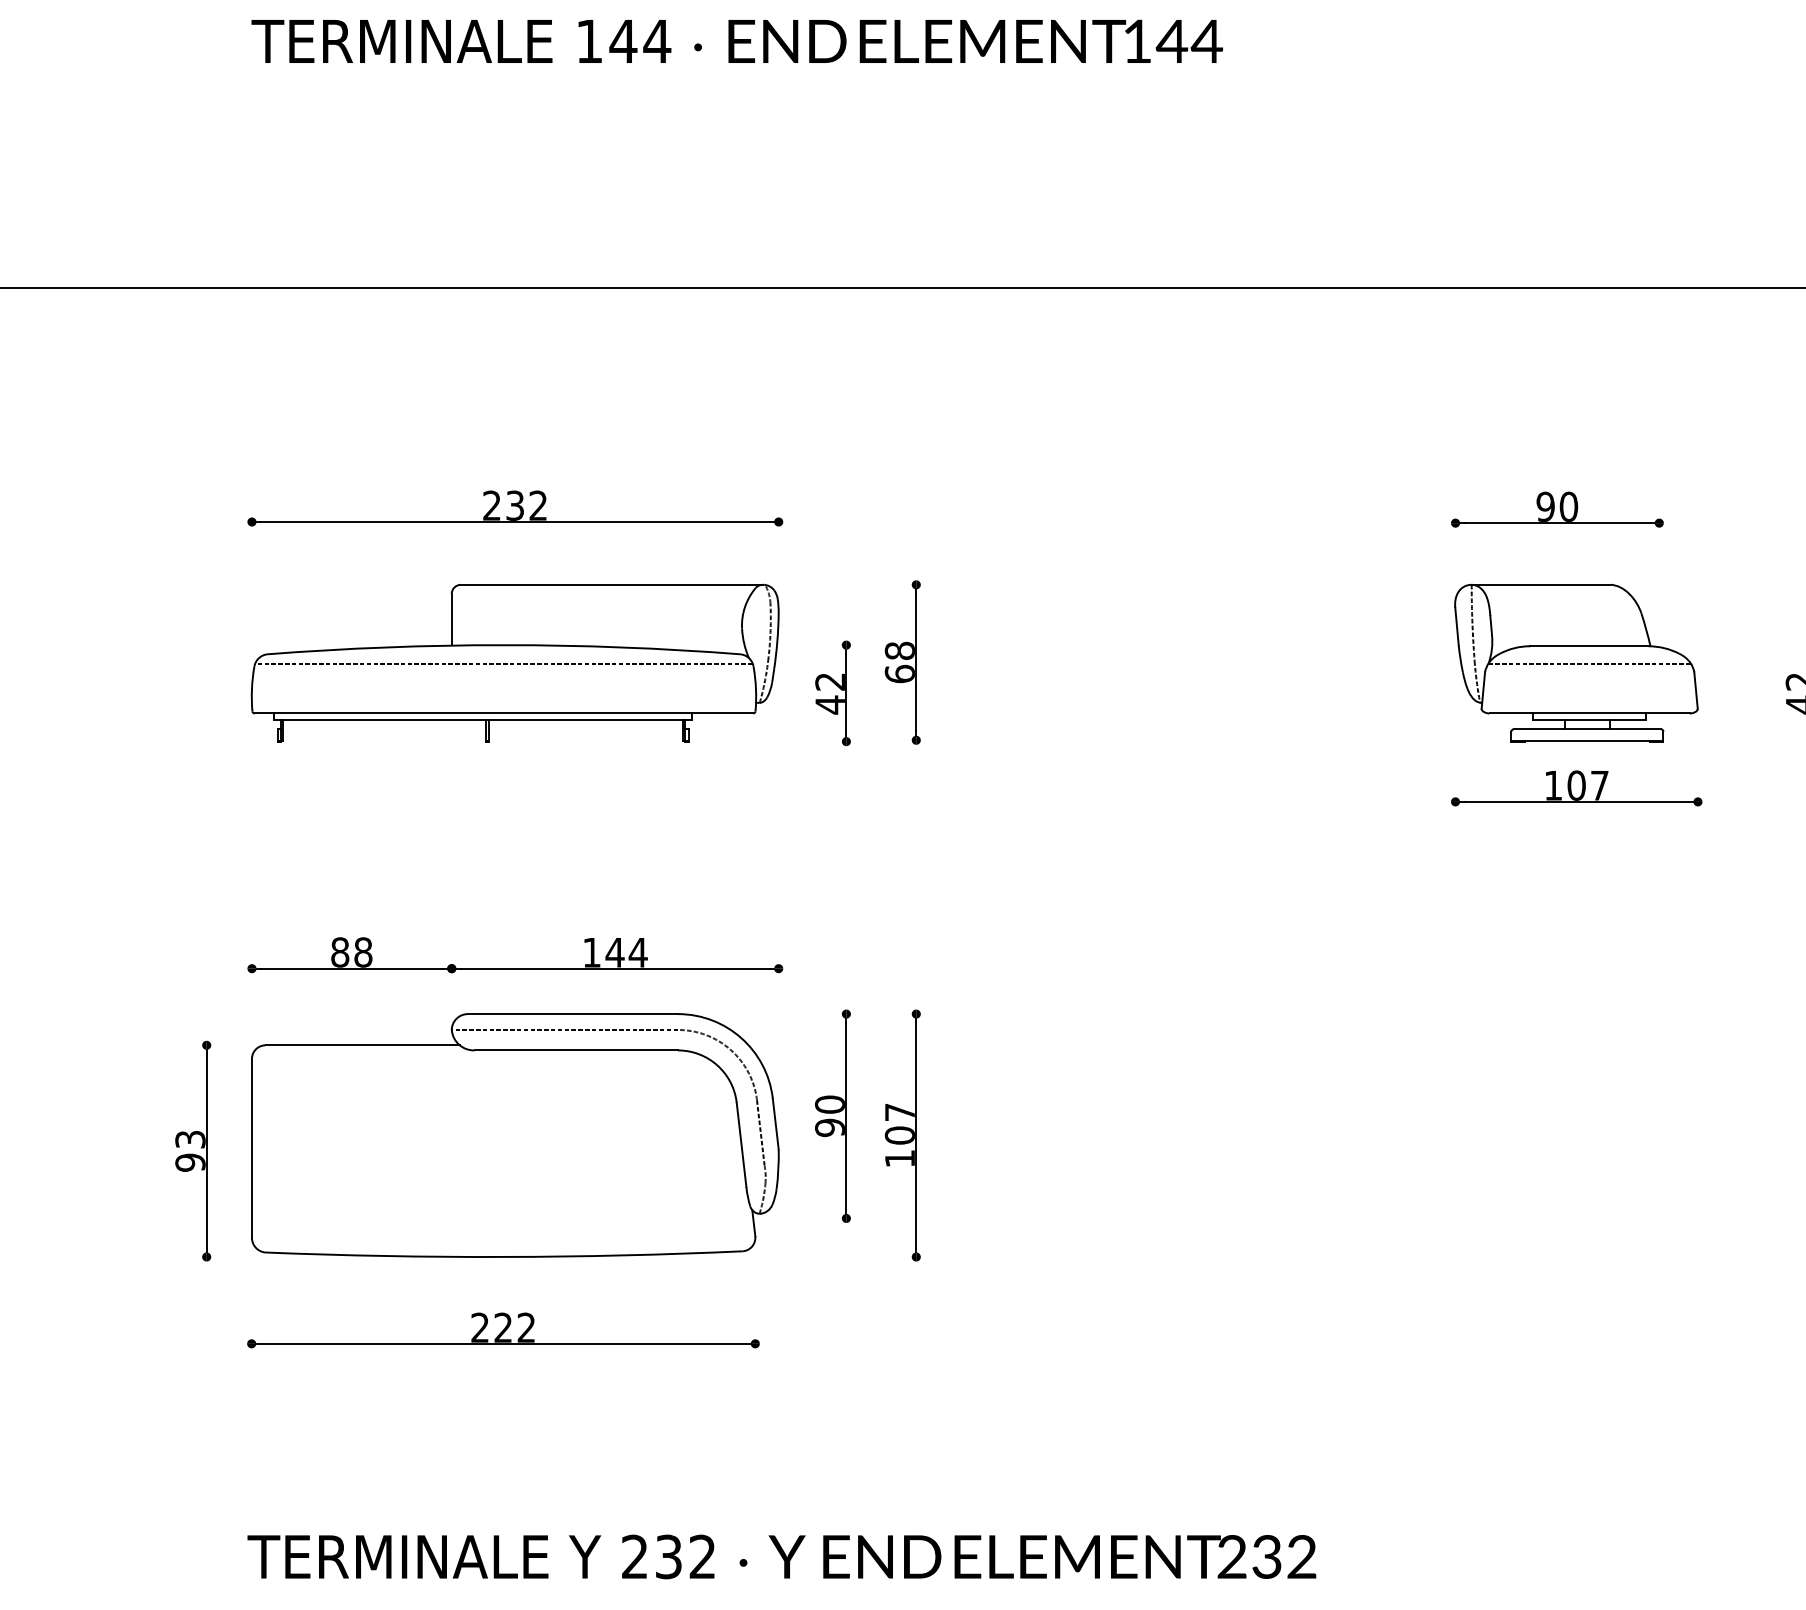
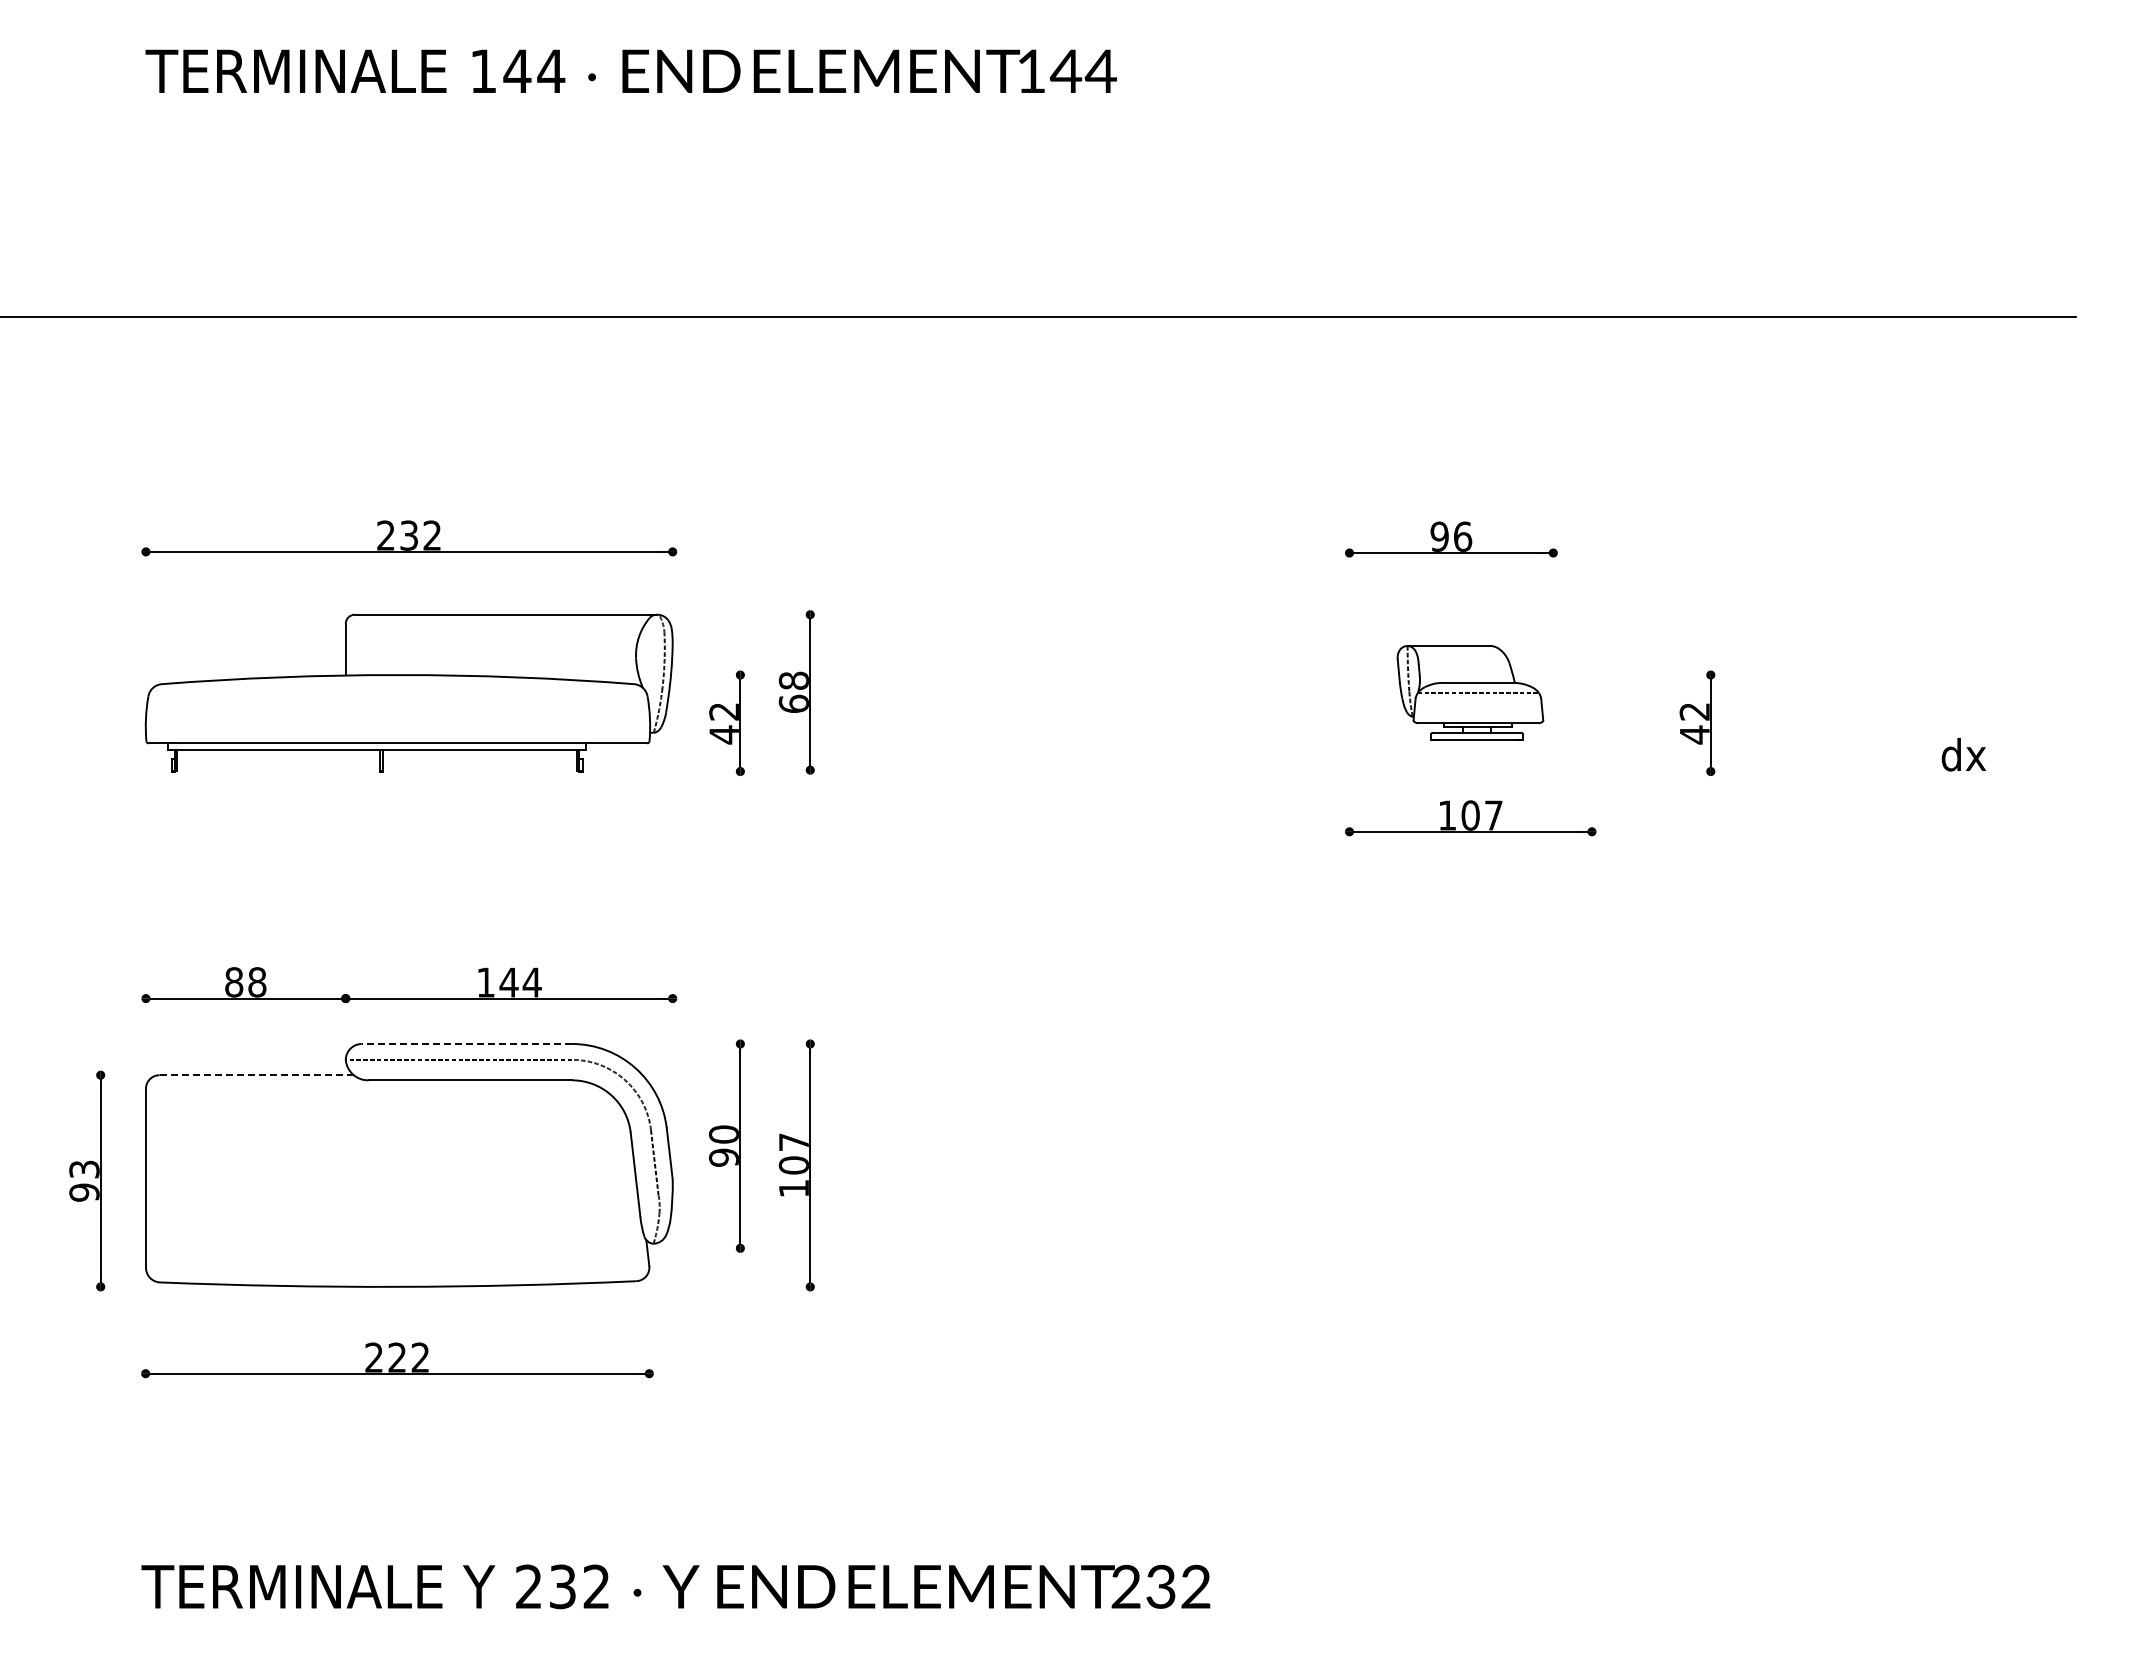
text: (1568, 506) -> (1462, 536), 90 -> 96
part: (1576, 662) -> (1470, 692), size x0.6
line: (503, 663) -> (397, 693), removed
line: (572, 1013) -> (466, 1043), solid -> dashed
line: (363, 1045) -> (257, 1075), solid -> dashed

